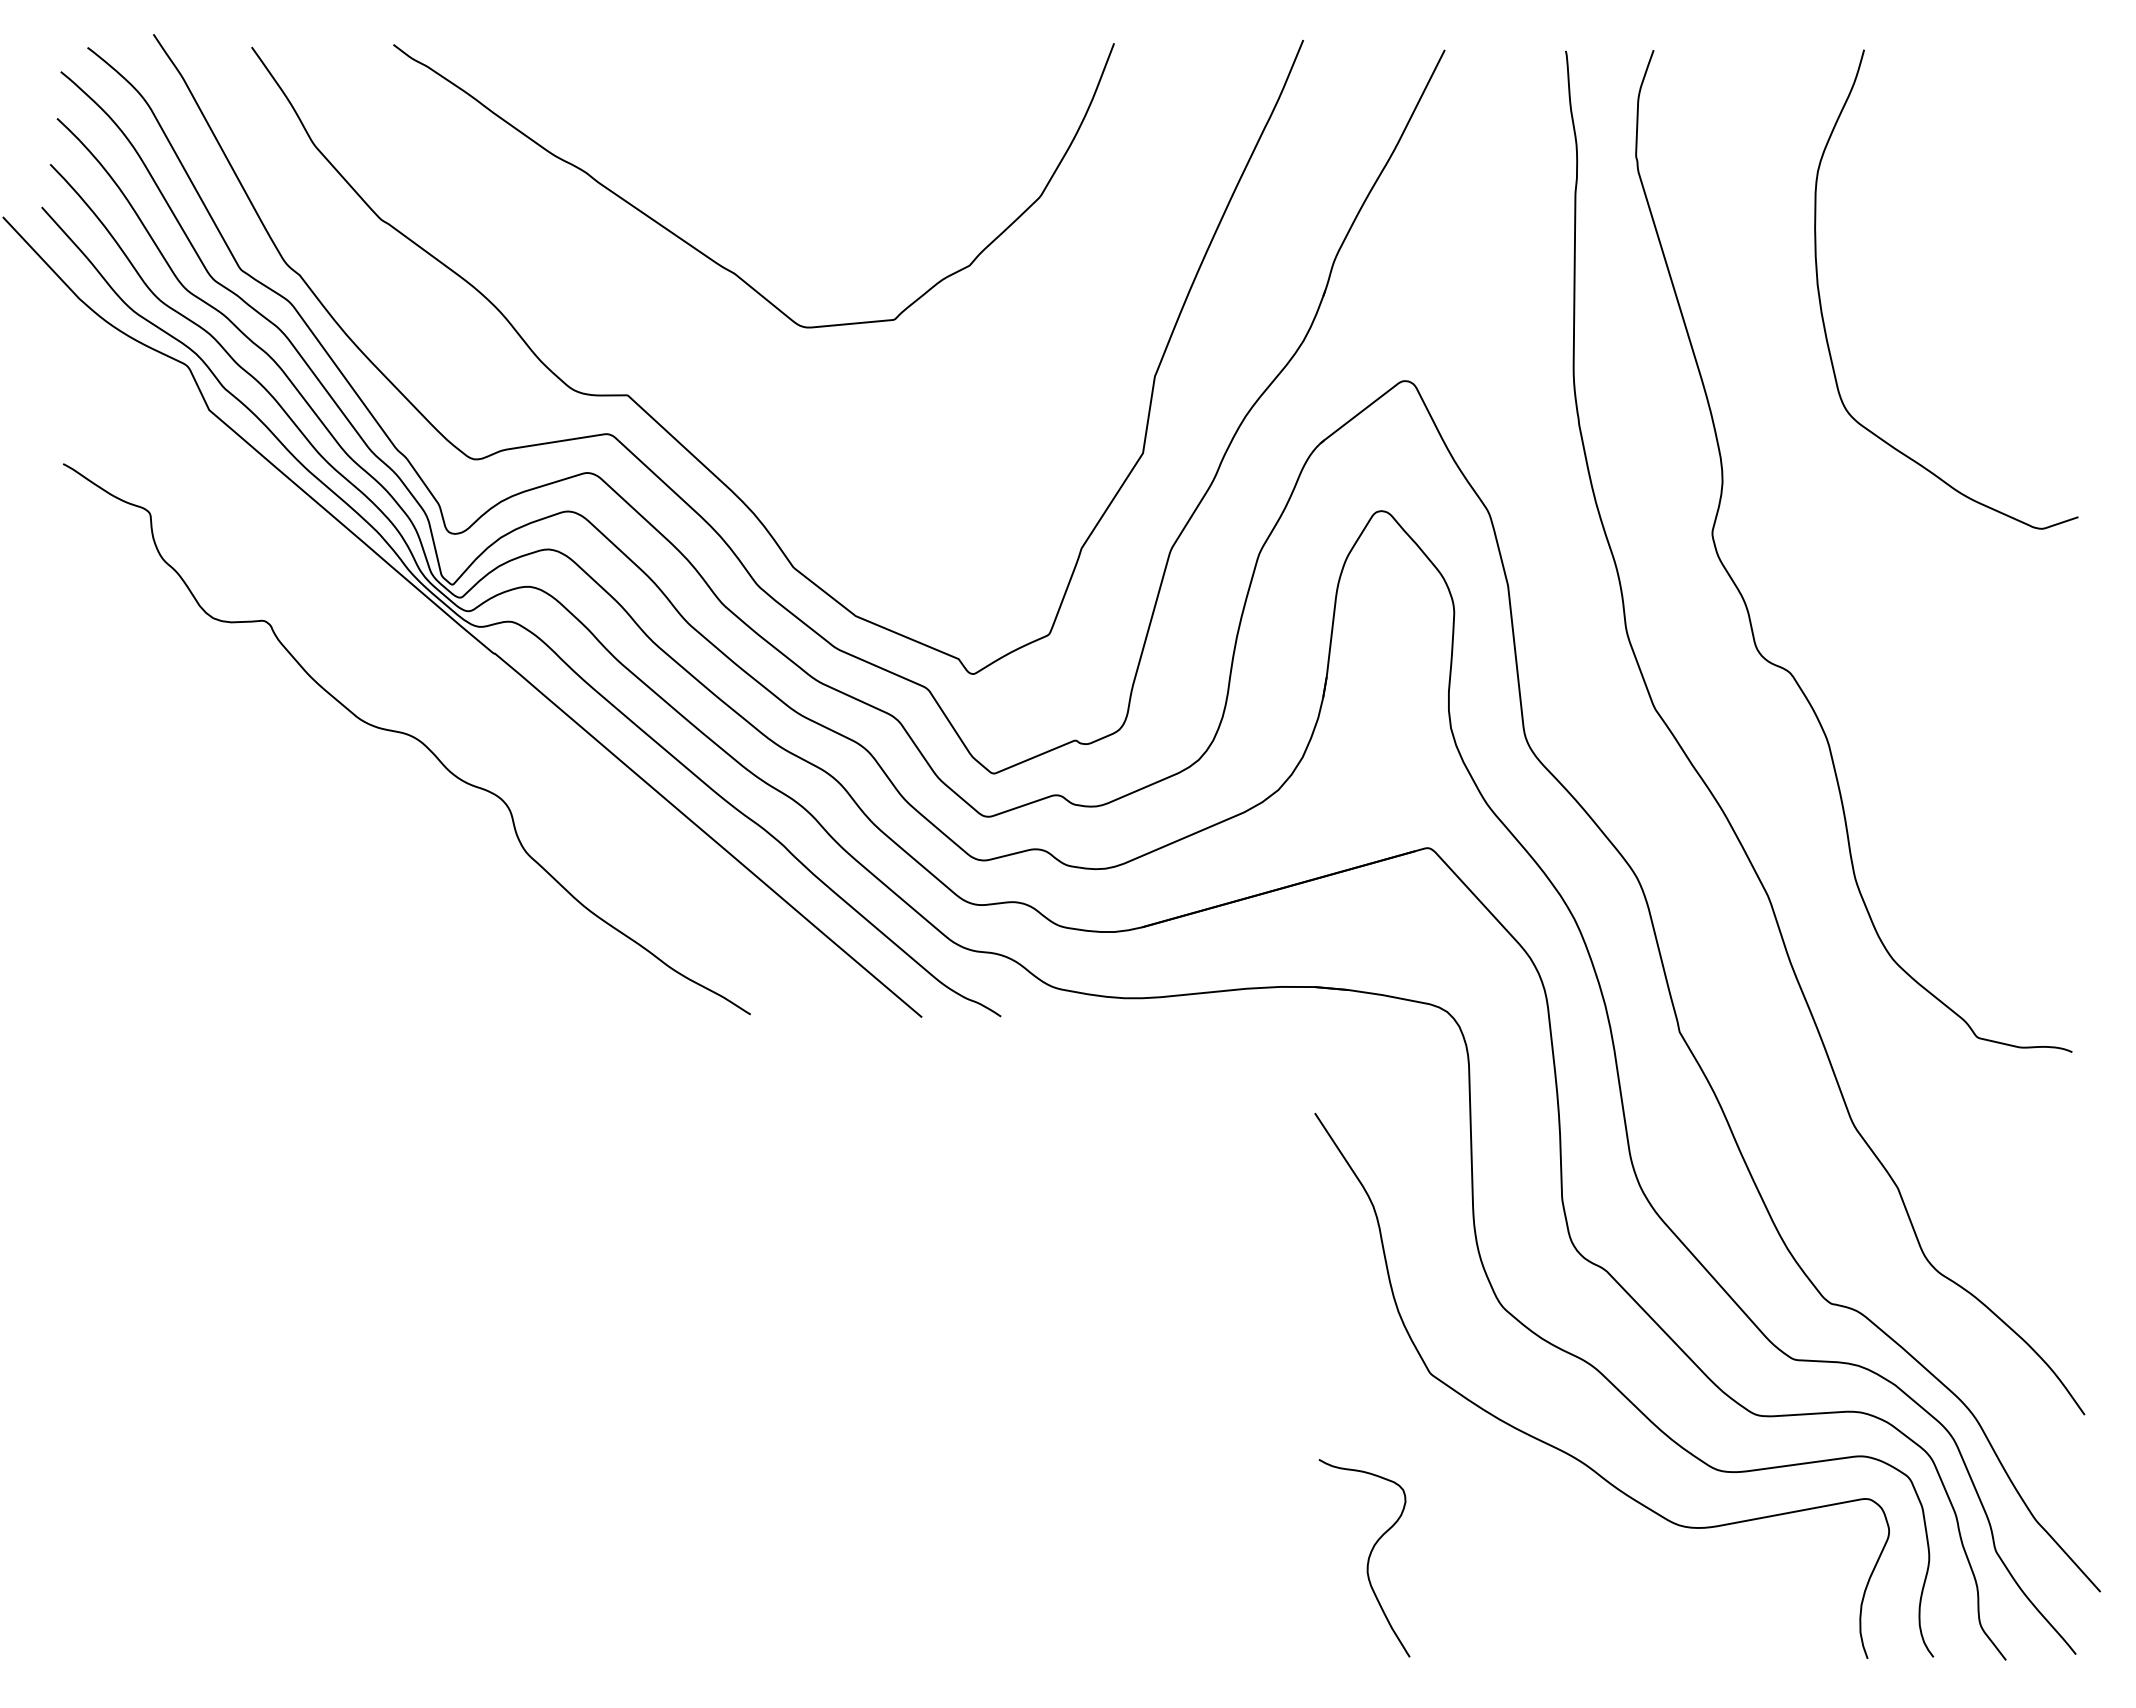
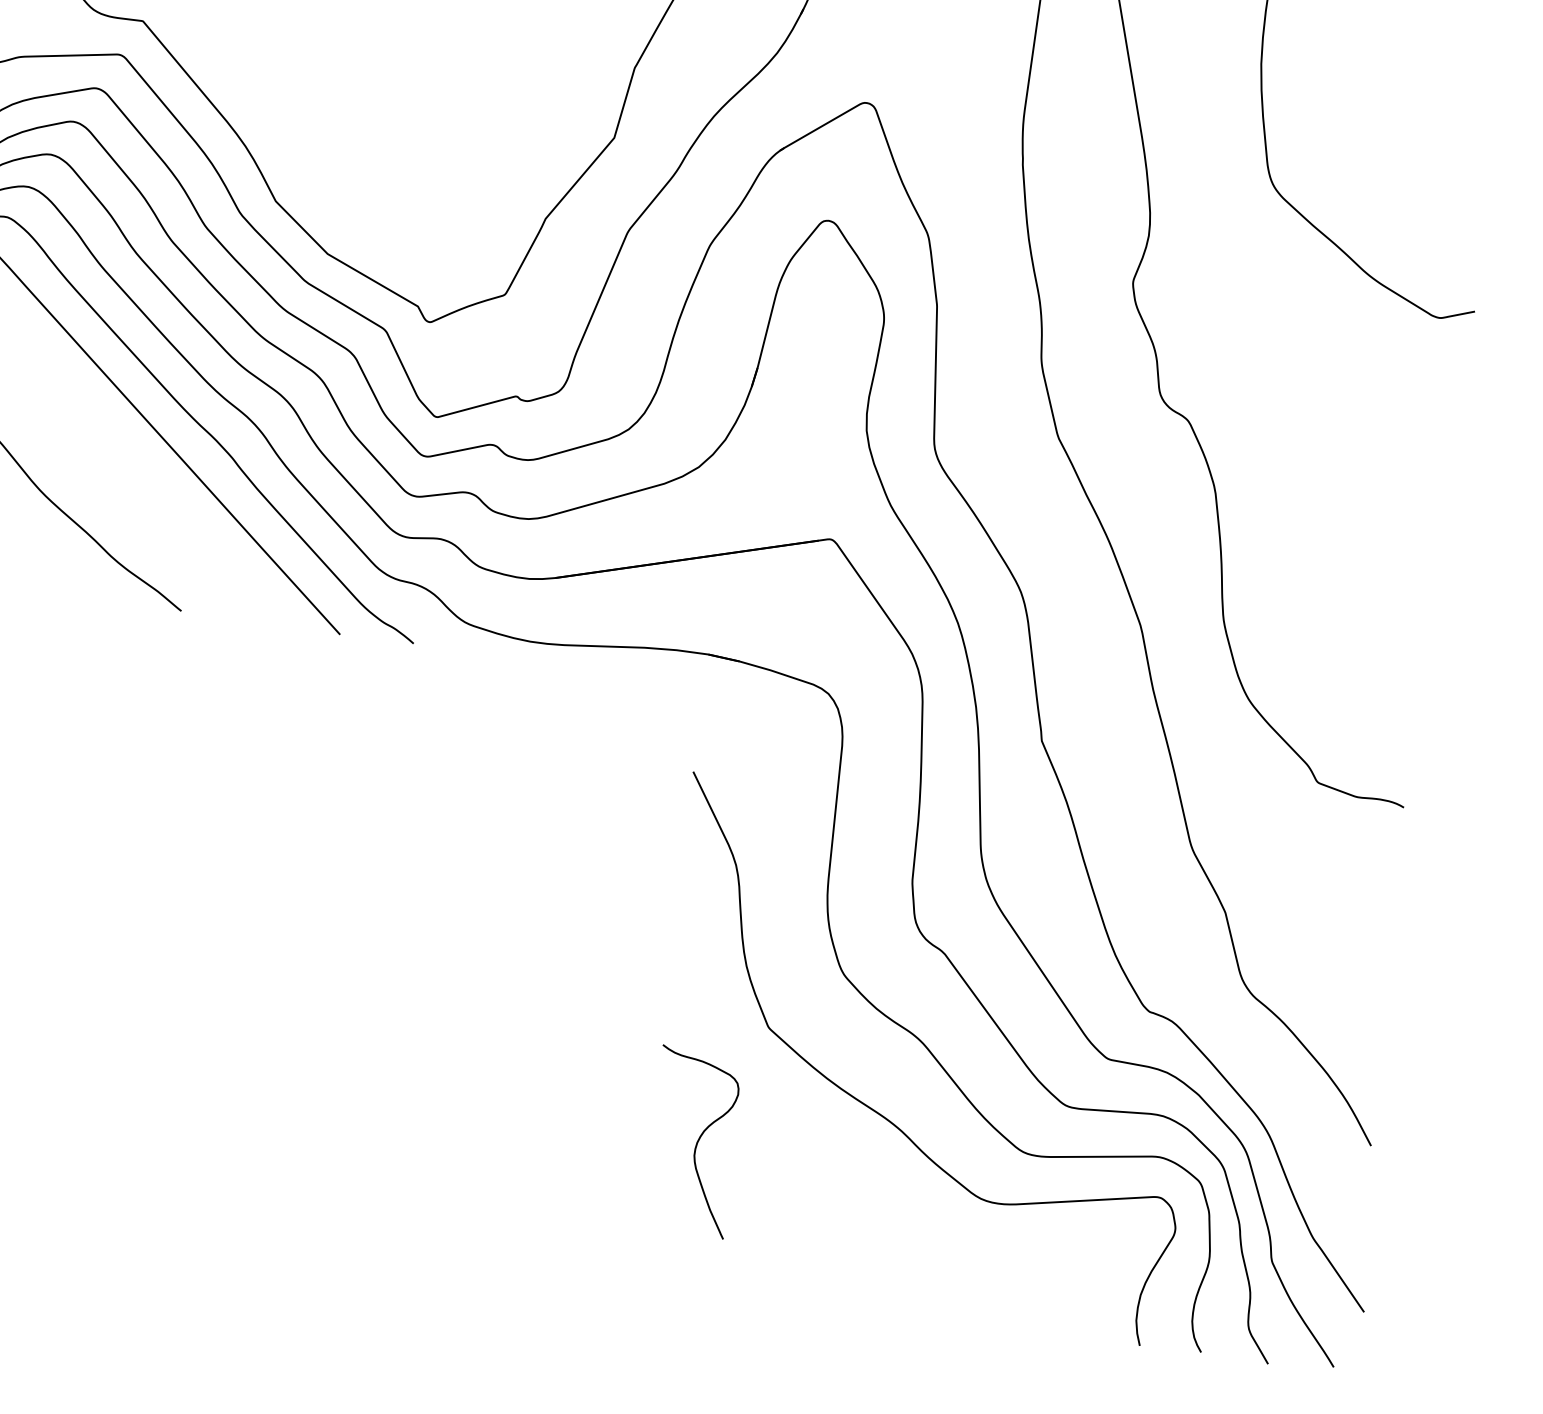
curve: (1367, 1559) -> (695, 1143), moved

